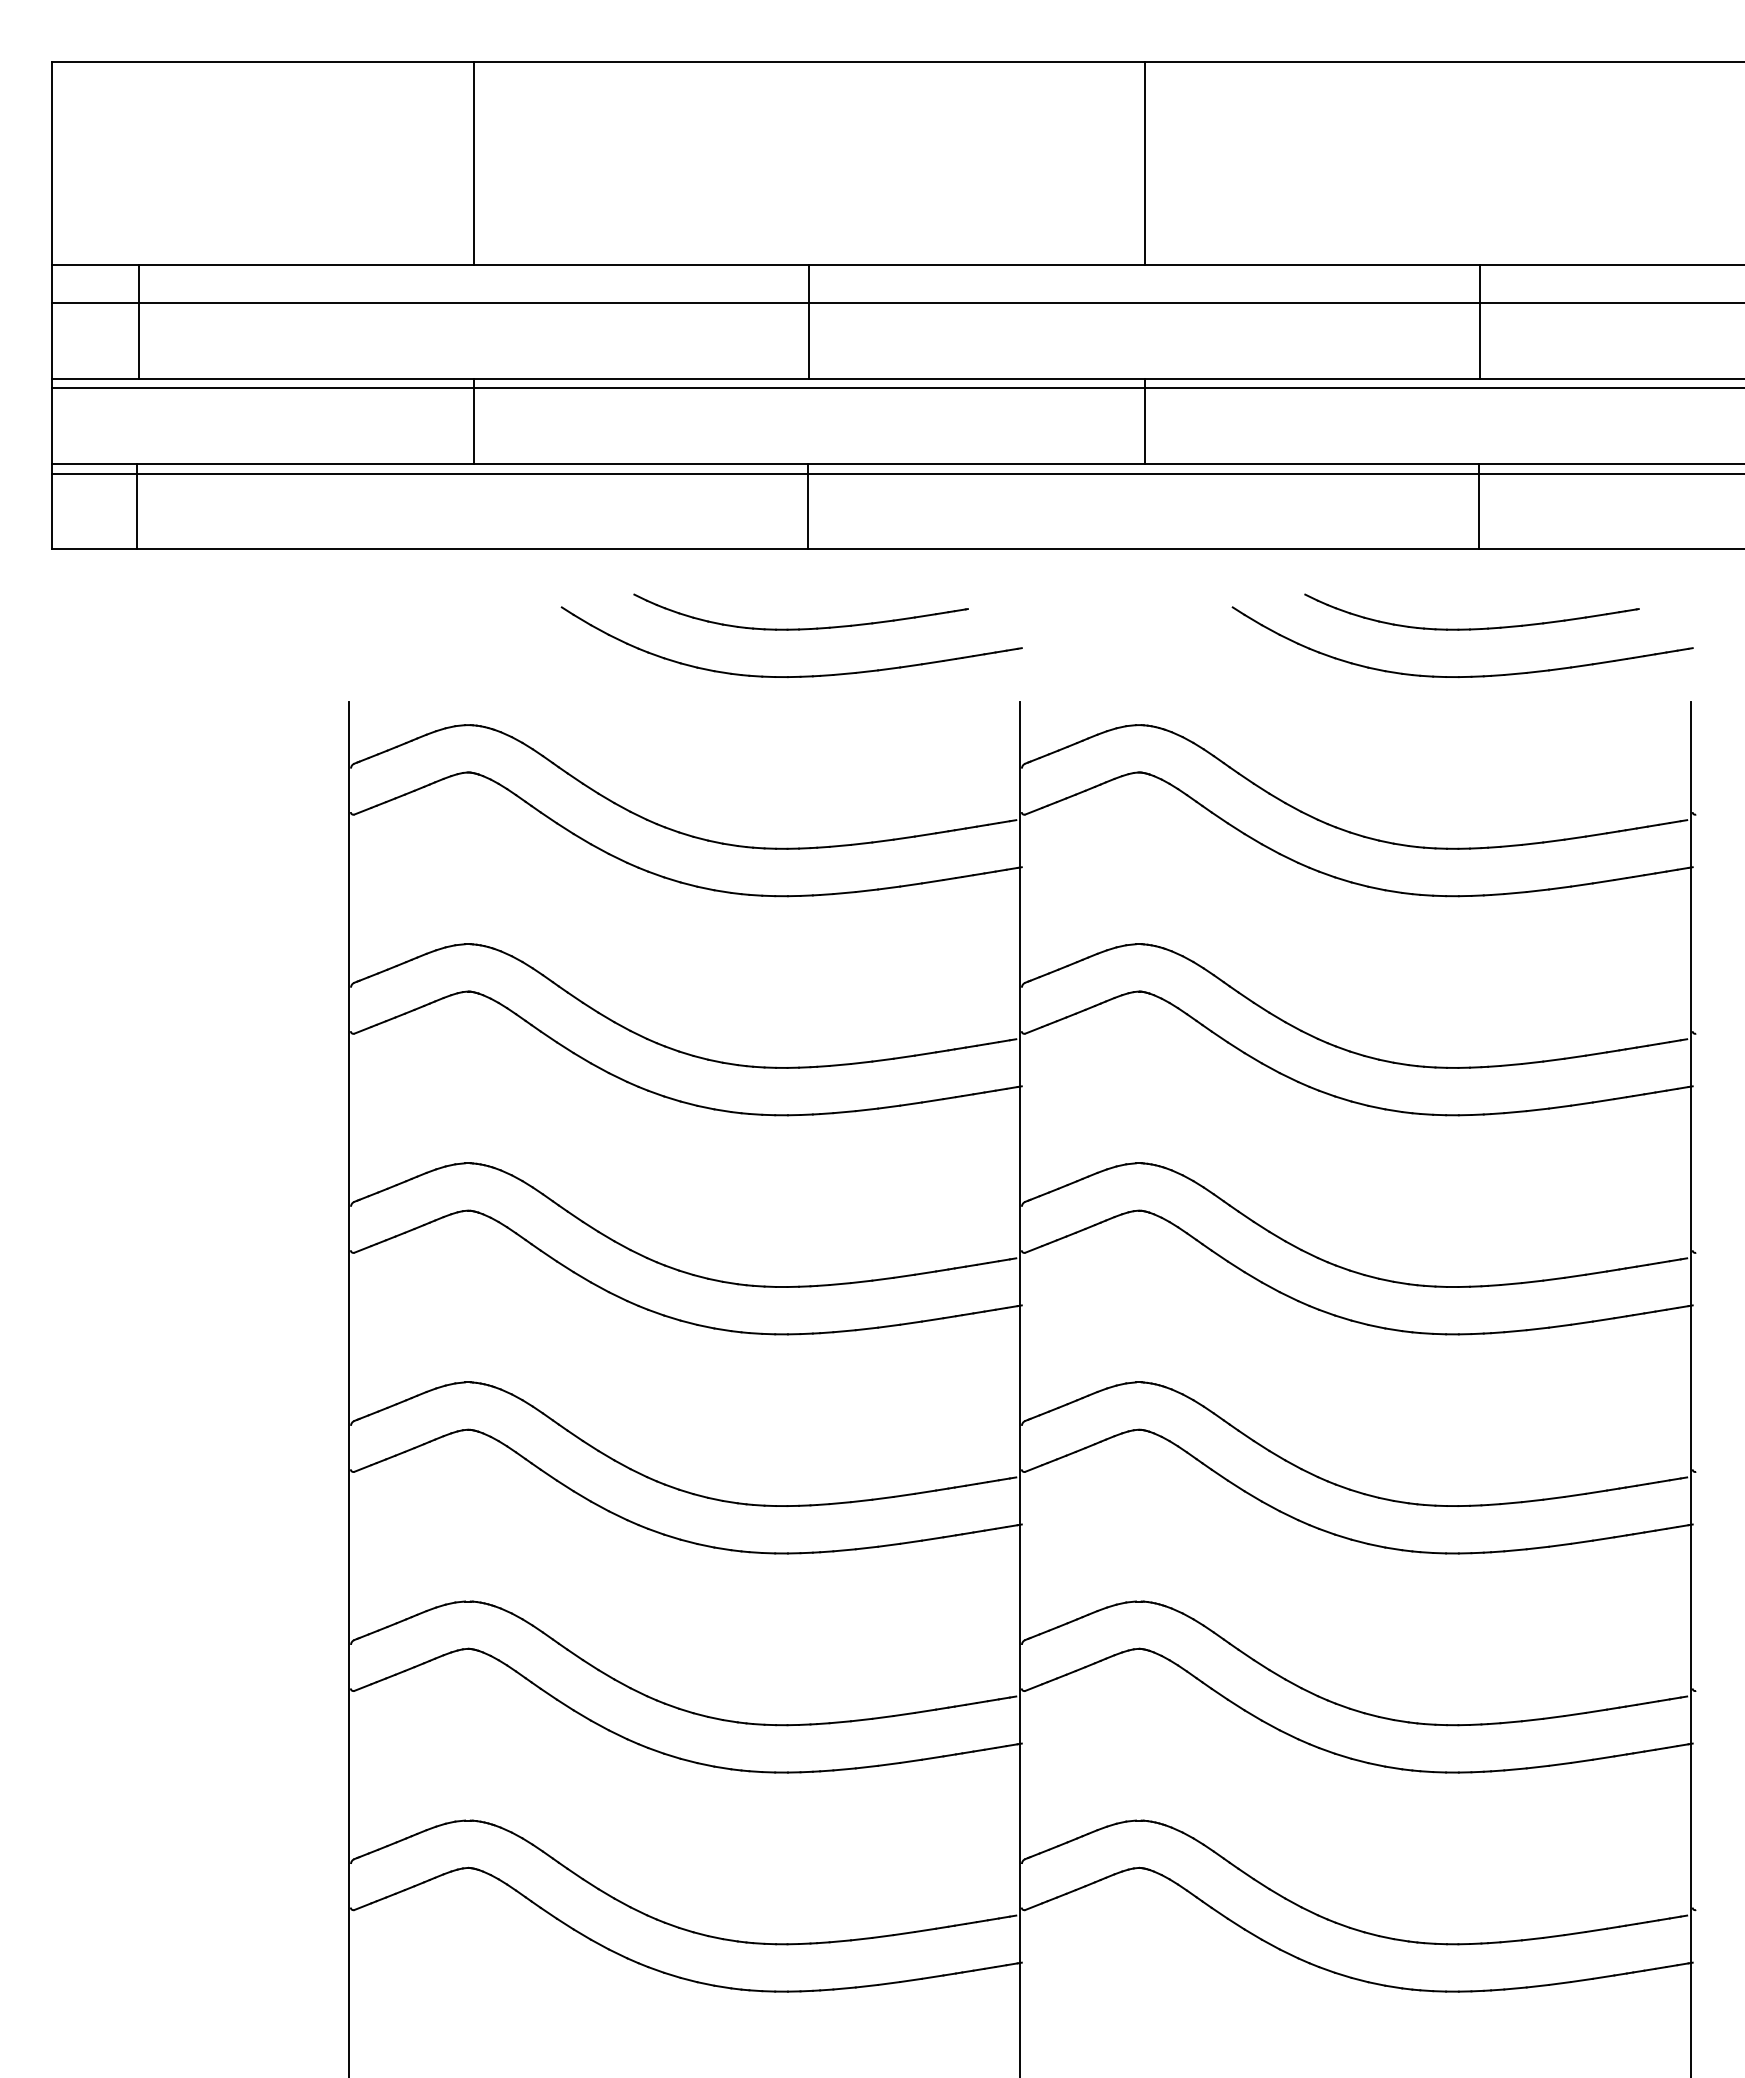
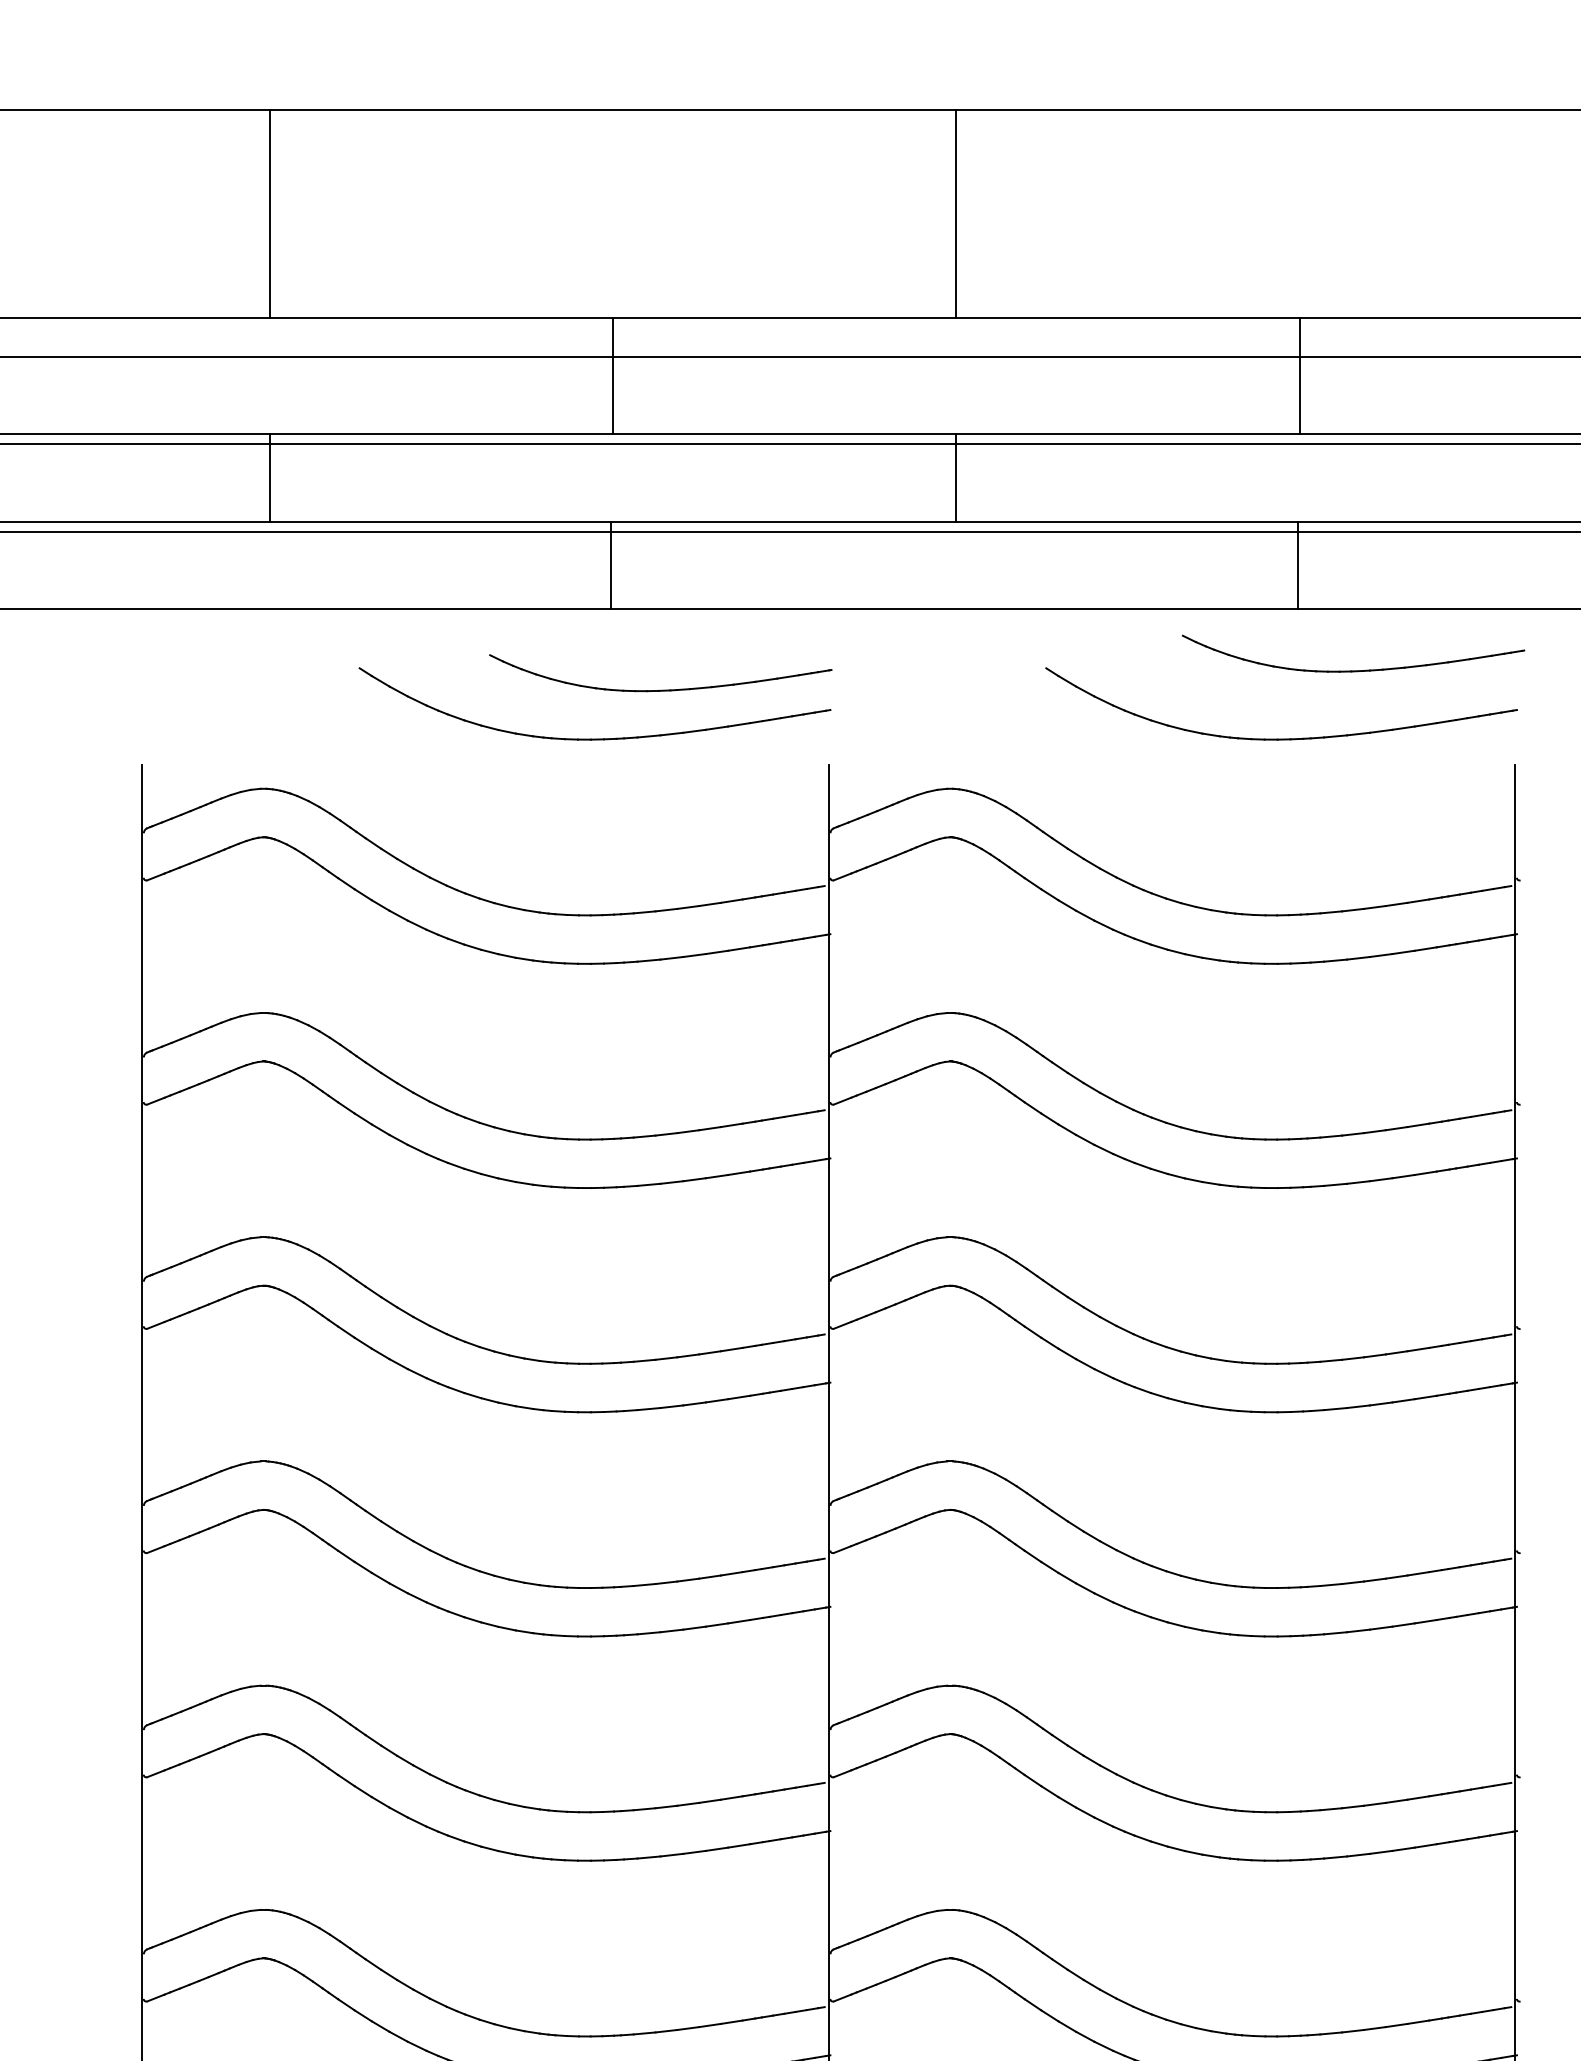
part: (800, 628) -> (660, 689), moved
part: (1471, 628) -> (1353, 670), moved

